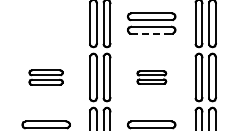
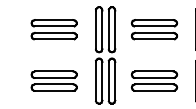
part: (45, 23) -> (53, 29), added
line: (151, 33) -> (154, 39), dashed -> solid
part: (45, 77) -> (53, 81), size x1.43
part: (151, 77) -> (154, 81), size x1.67

